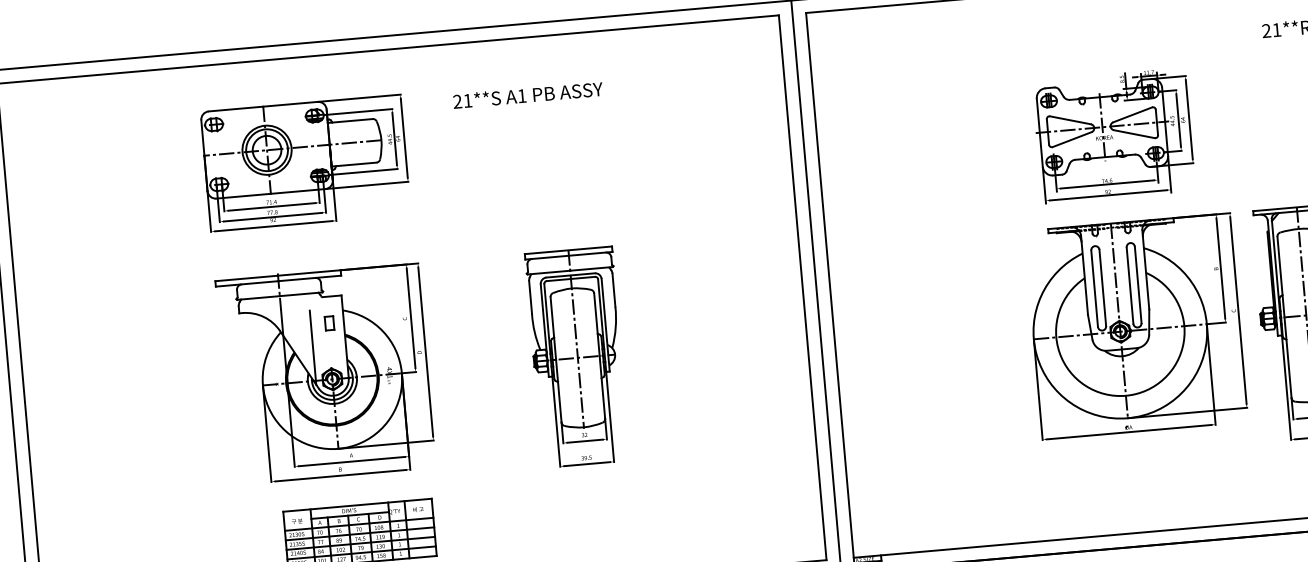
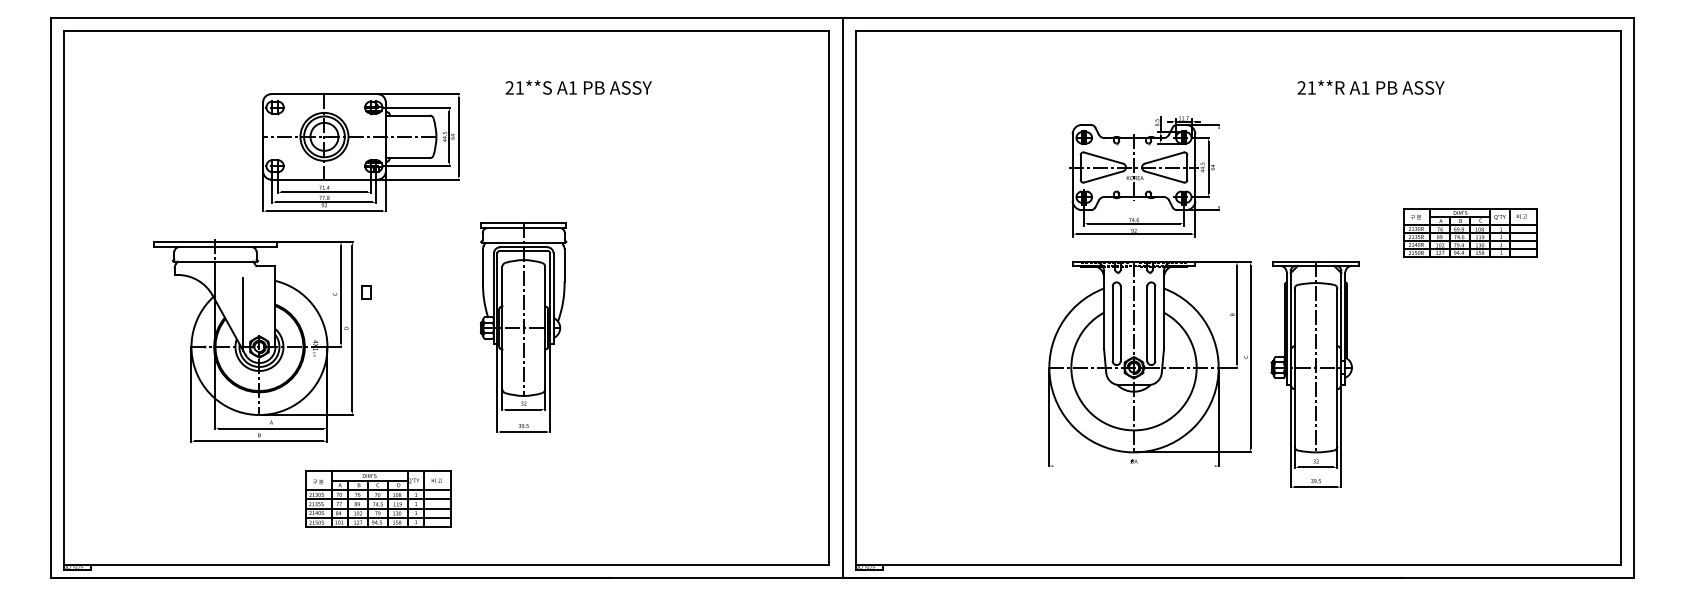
line: (1189, 119) -> (1219, 167), removed
part: (305, 163) -> (360, 152), moved
part: (577, 357) -> (523, 327), moved
part: (325, 373) -> (253, 340), moved
line: (1128, 432) -> (1133, 466), removed

